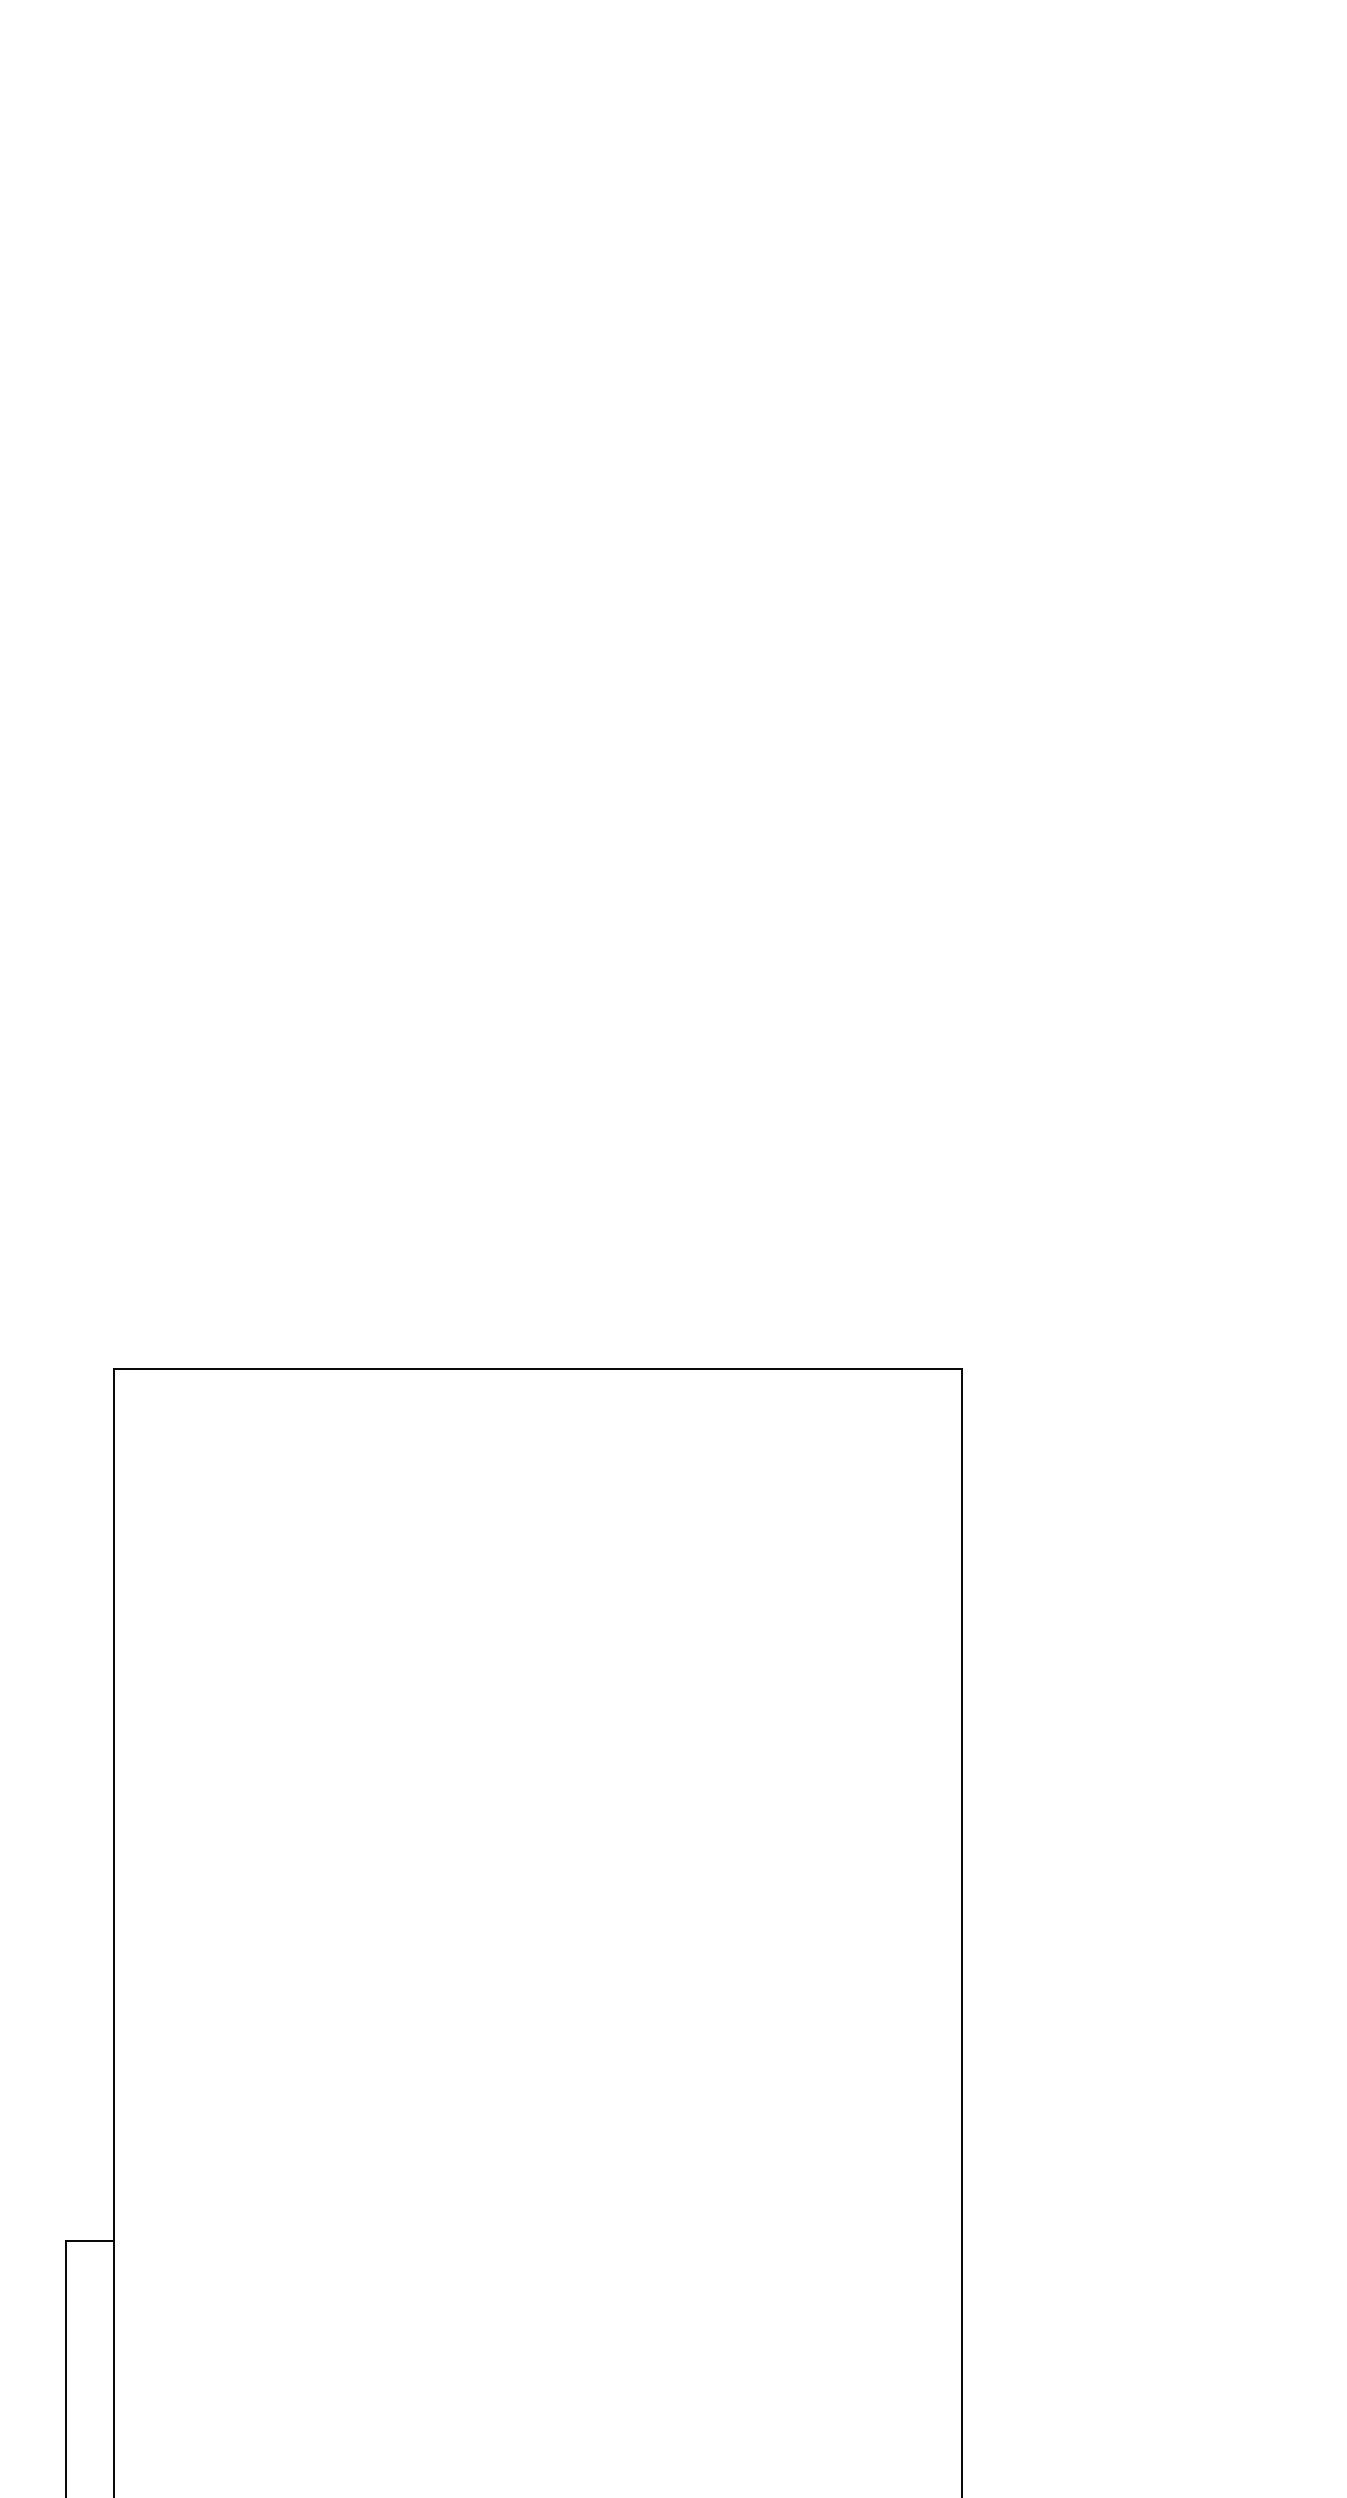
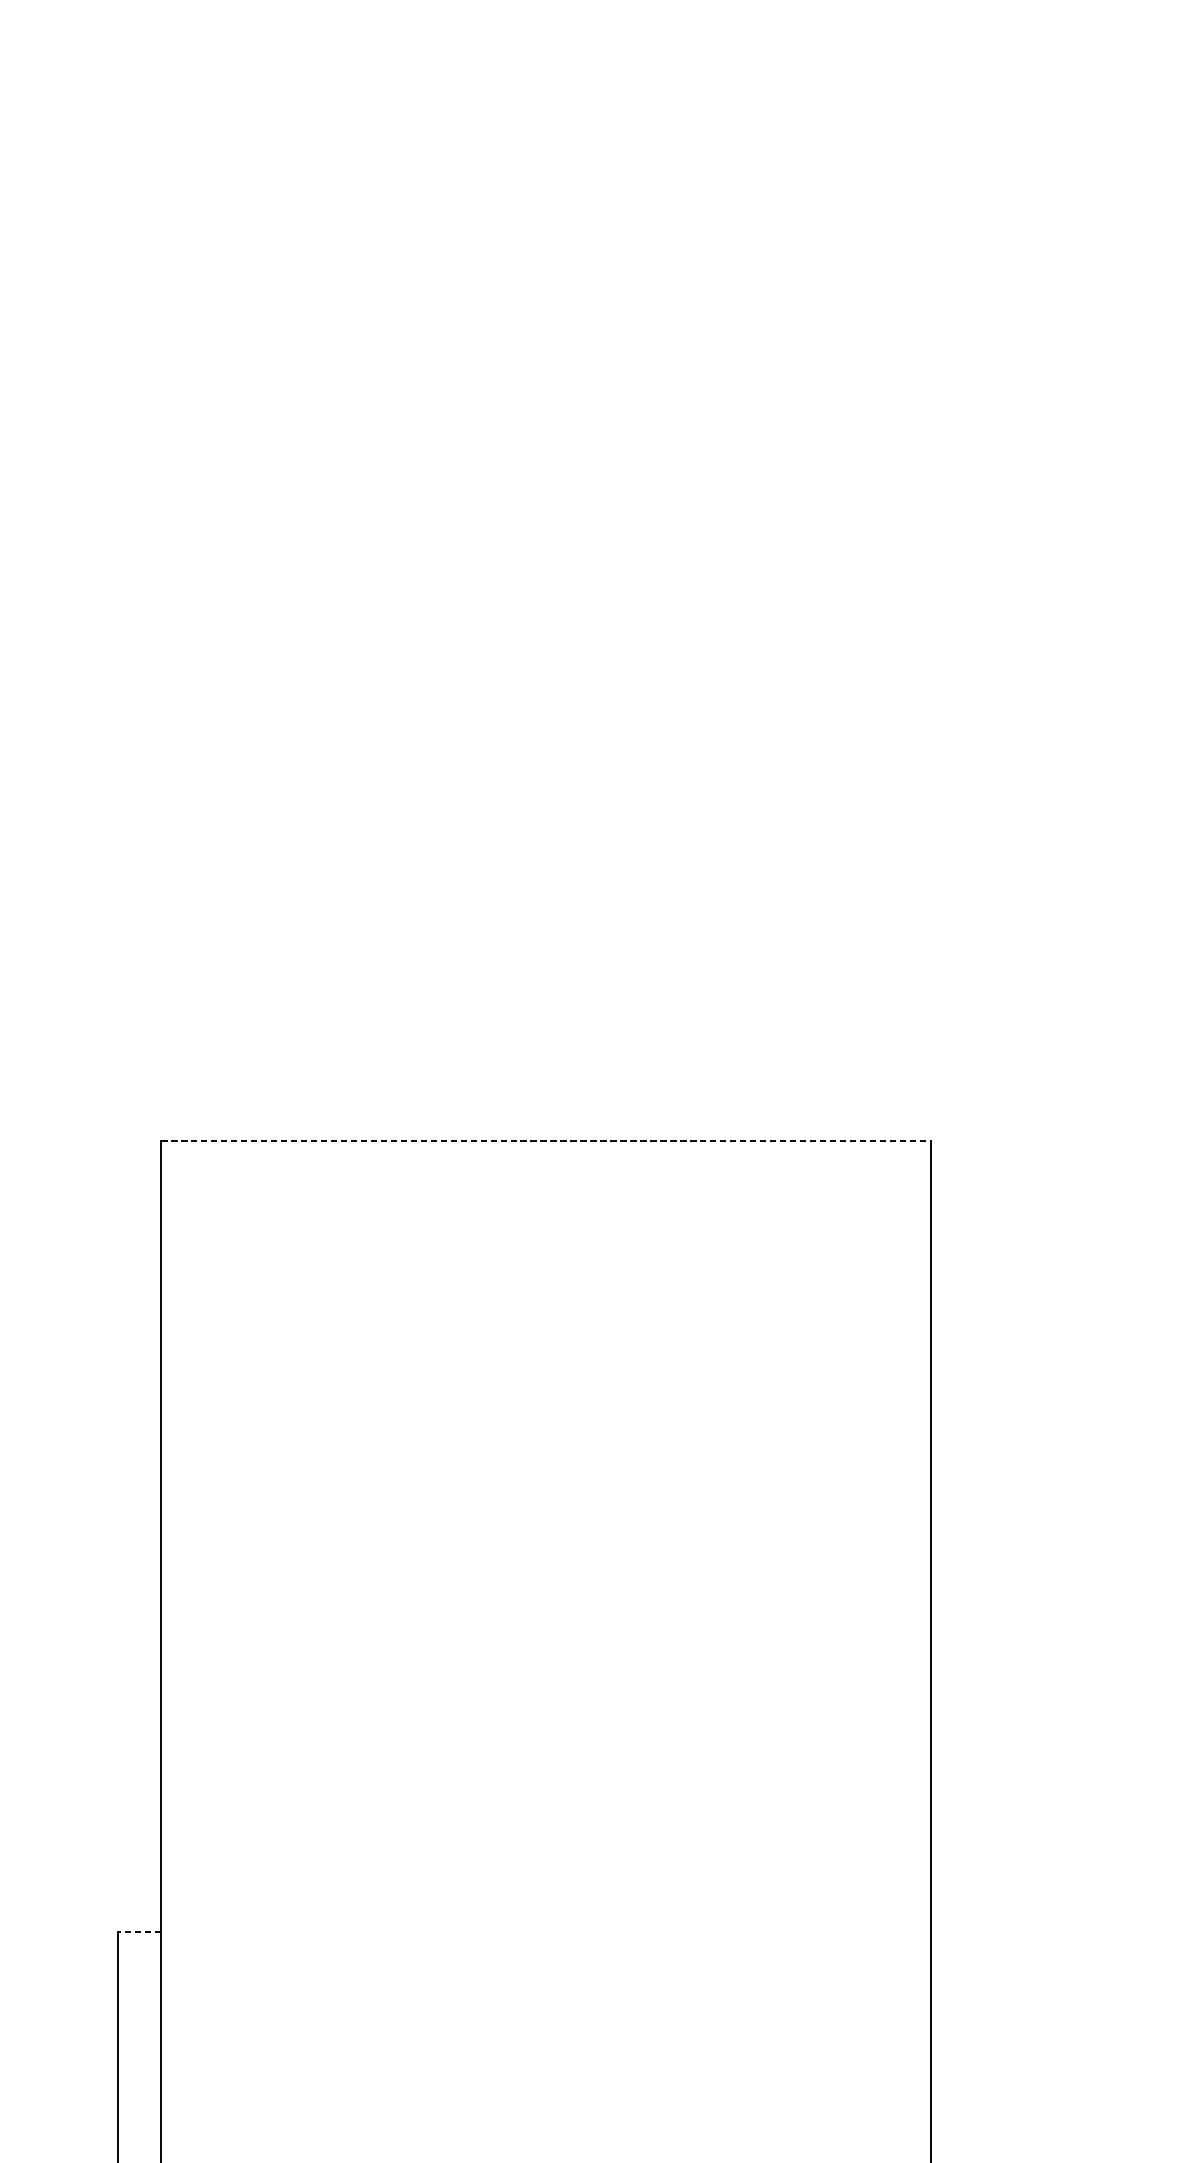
line: (538, 1368) -> (546, 1140), solid -> dashed
line: (89, 2240) -> (139, 1932), solid -> dashed

